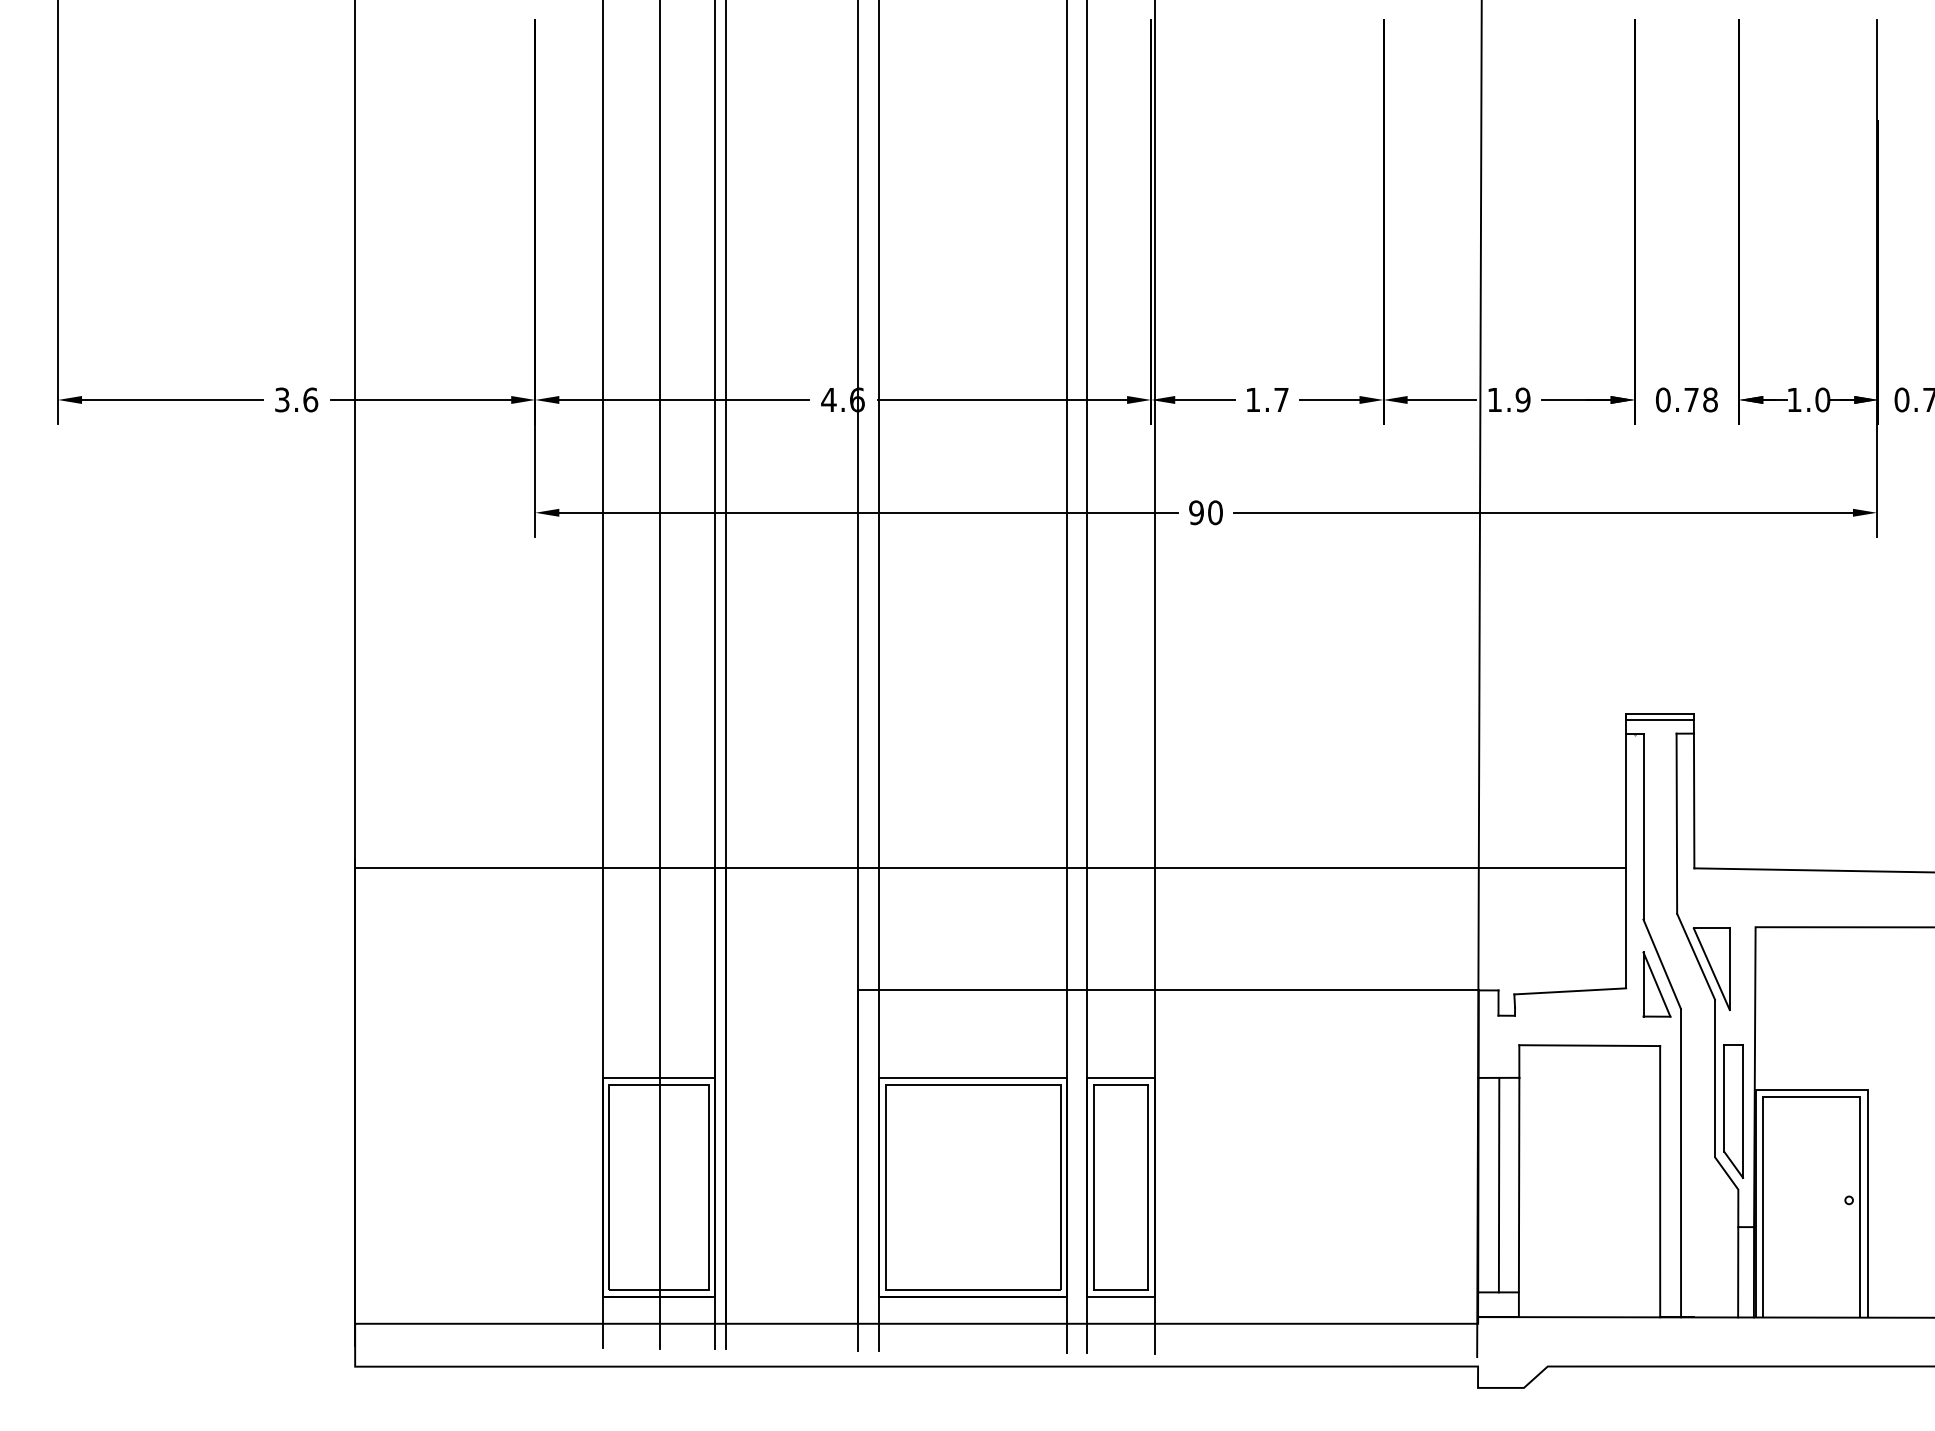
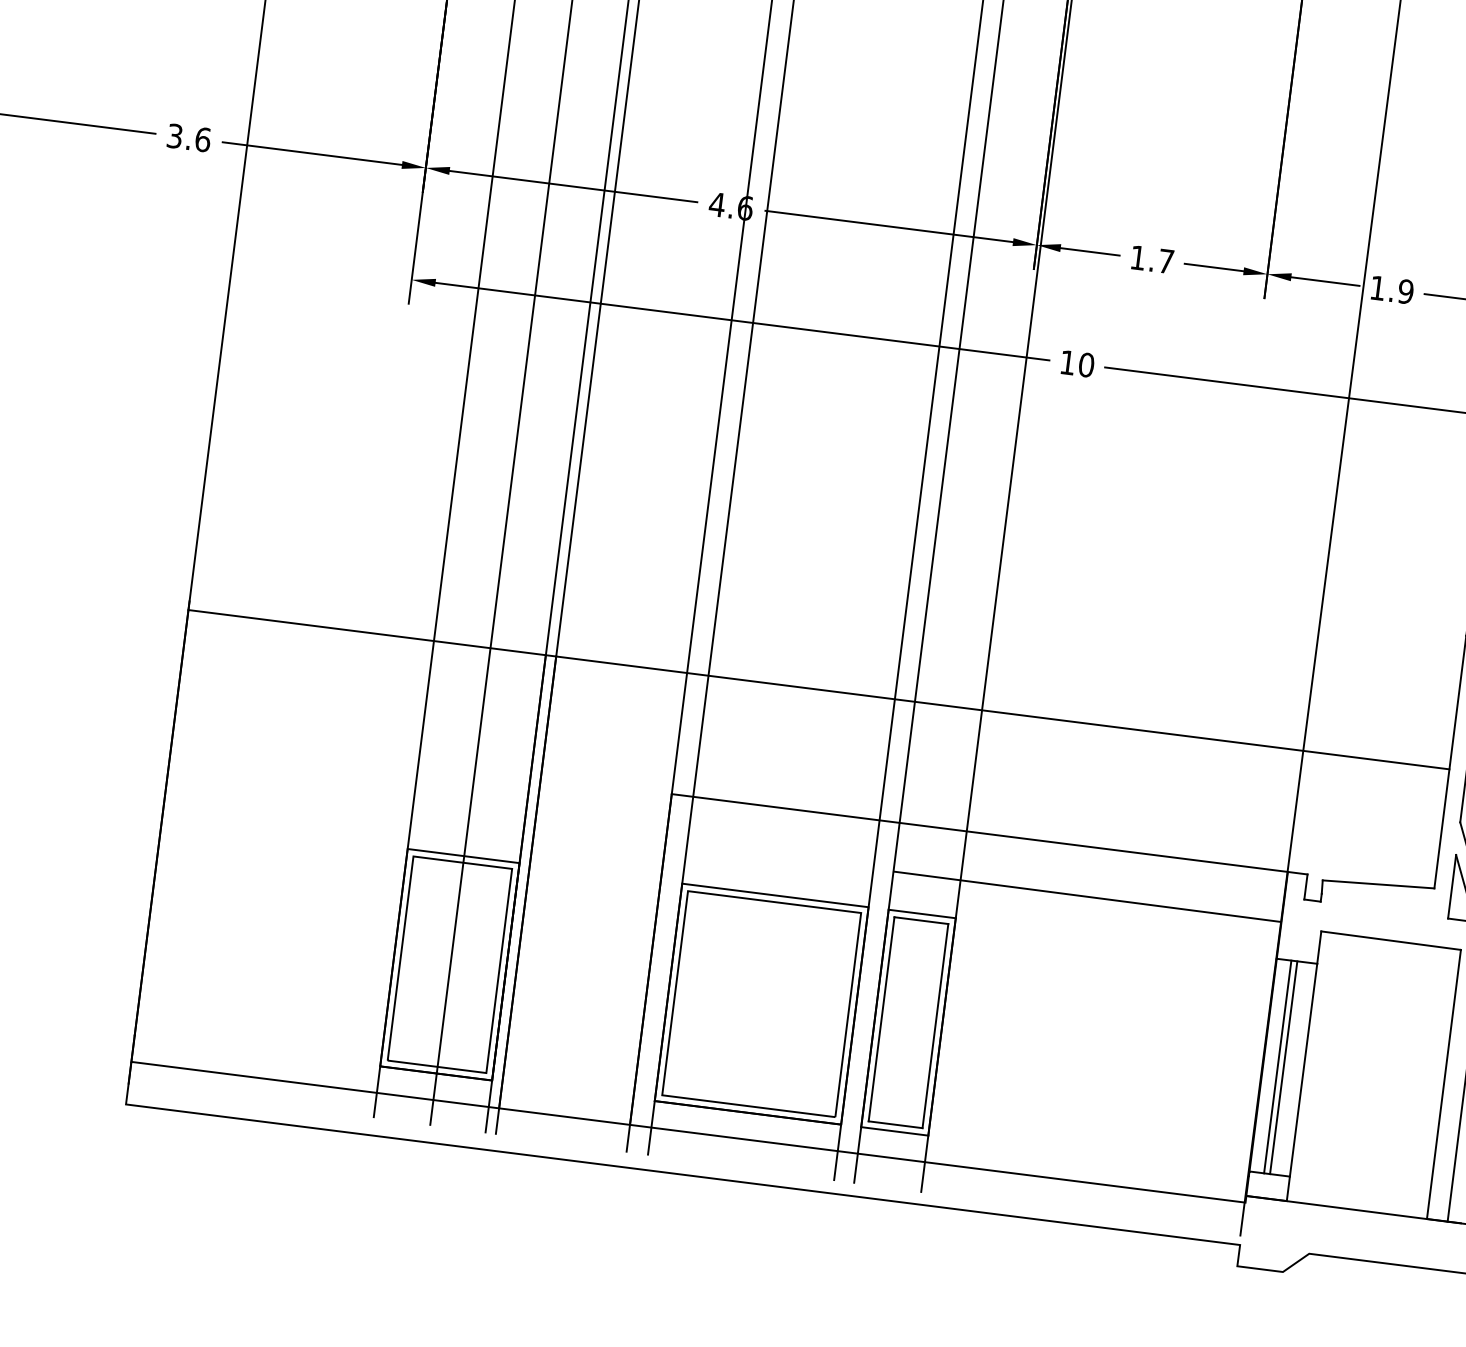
text: (1196, 512) -> (1067, 362), 90 -> 10
line: (1282, 1039) -> (1087, 896), added
line: (1492, 1184) -> (1277, 1066), added

